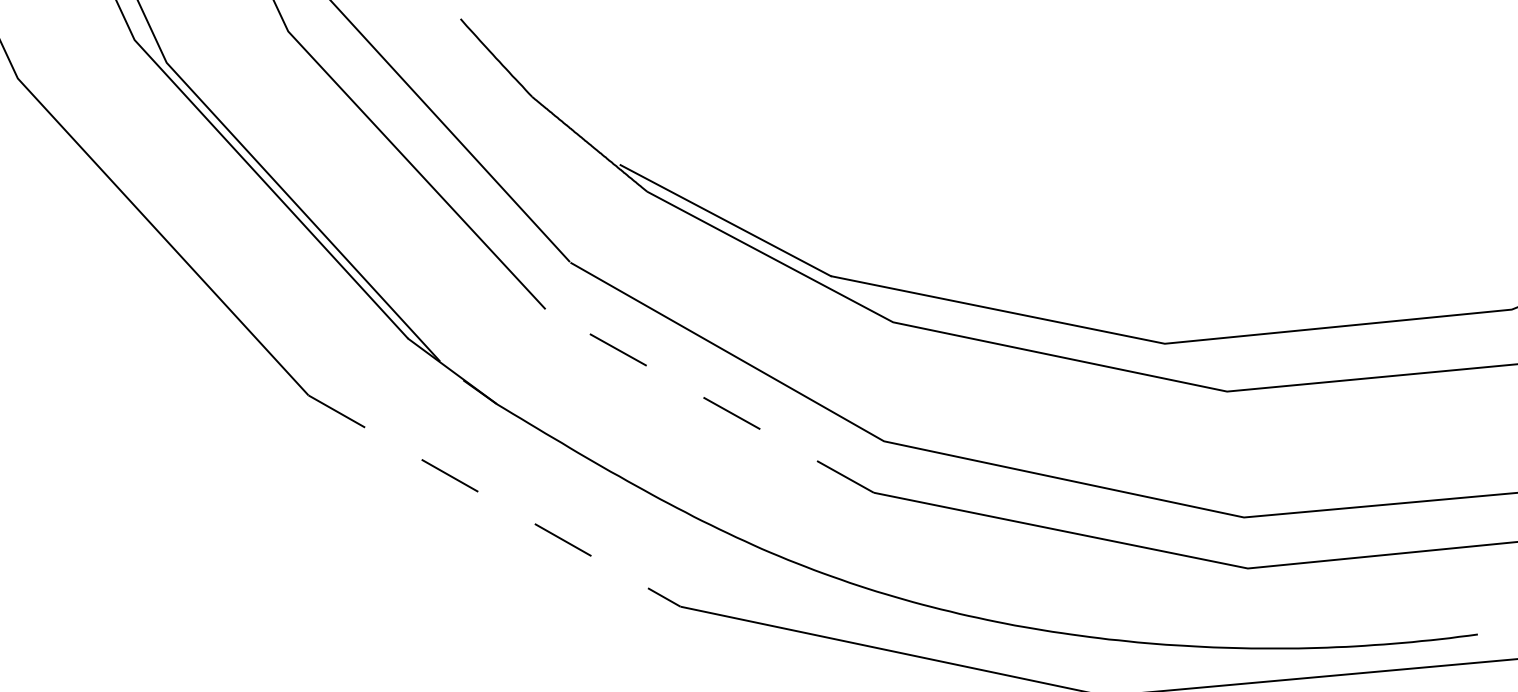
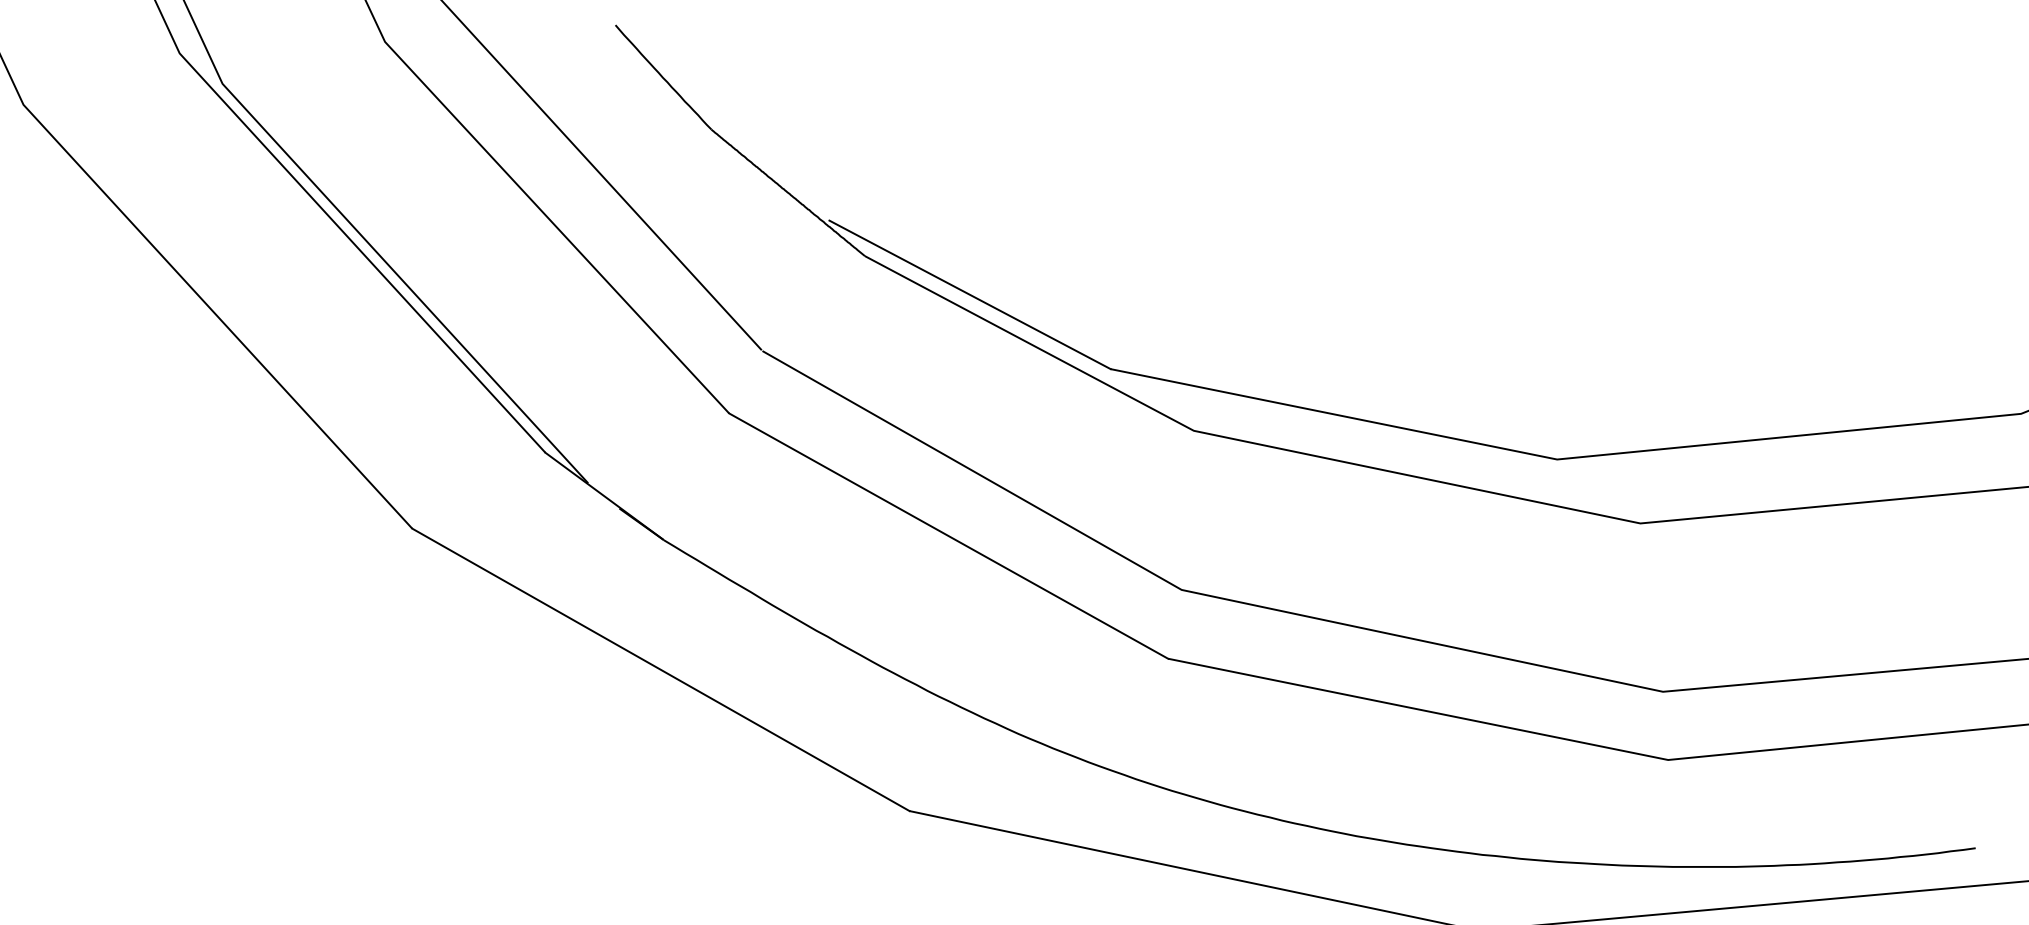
line: (709, 400) -> (948, 535), dashed -> solid
line: (494, 500) -> (660, 669), dashed -> solid

